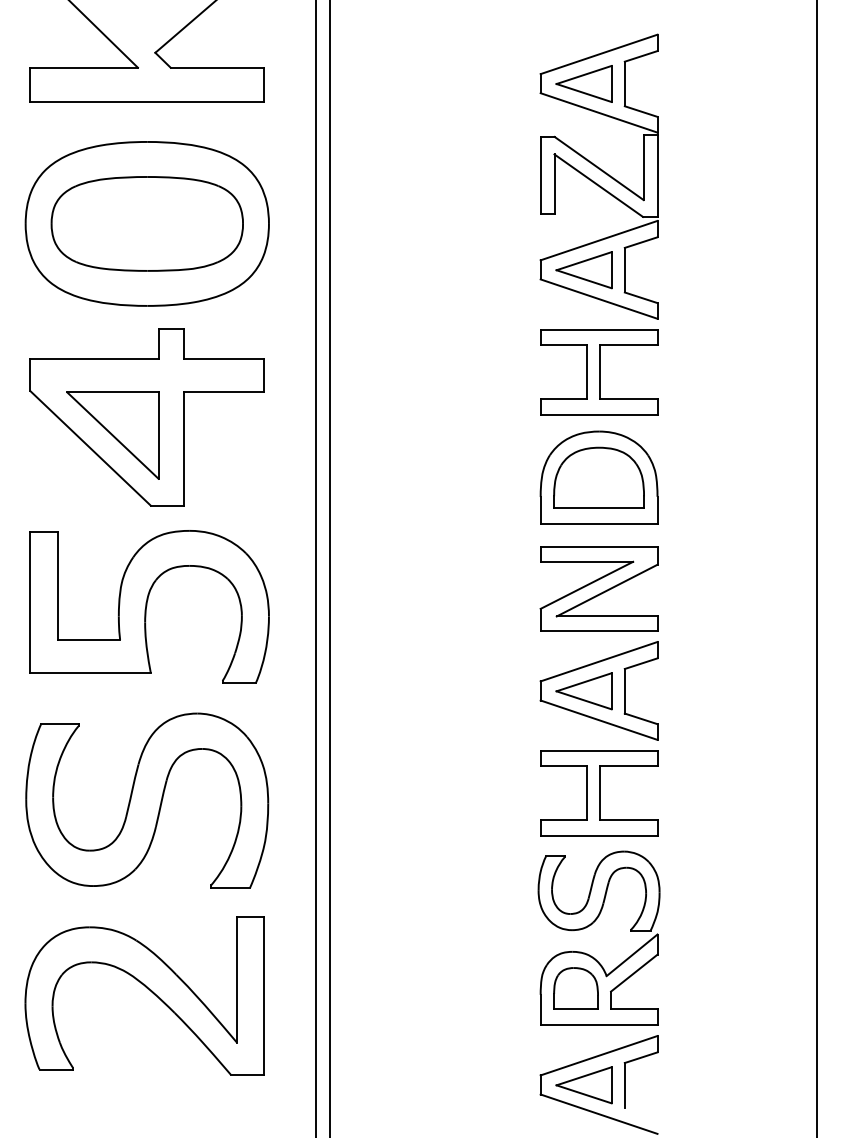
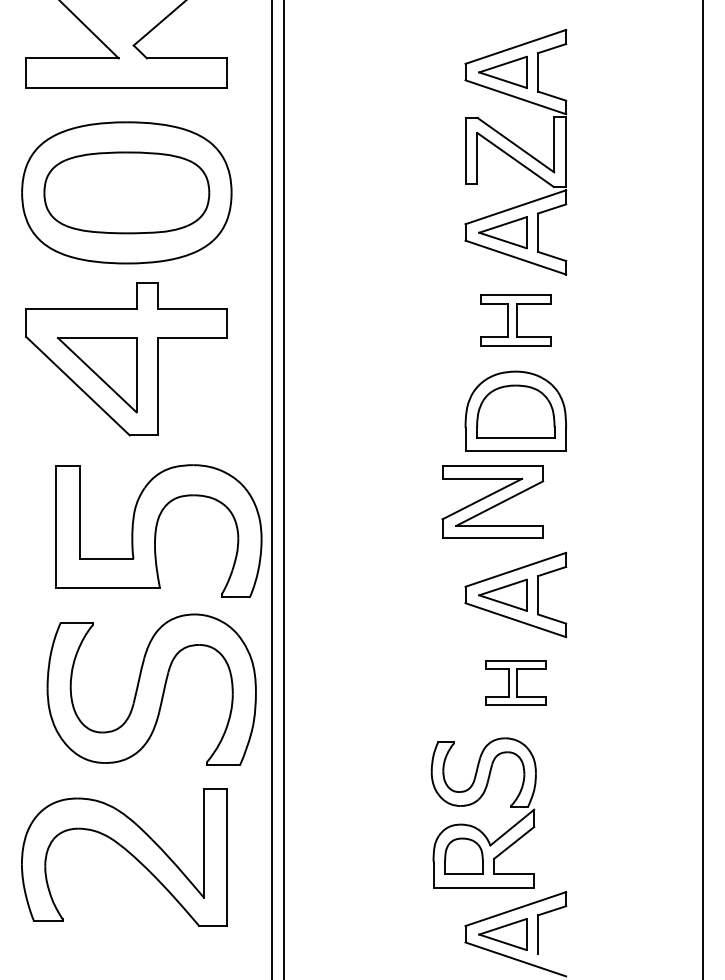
part: (598, 372) -> (515, 320), size x0.7
part: (598, 588) -> (492, 501), moved
part: (149, 606) -> (158, 530), moved
part: (598, 793) -> (515, 683), size x0.6
part: (146, 800) -> (151, 689), moved
part: (590, 926) -> (476, 802), moved

